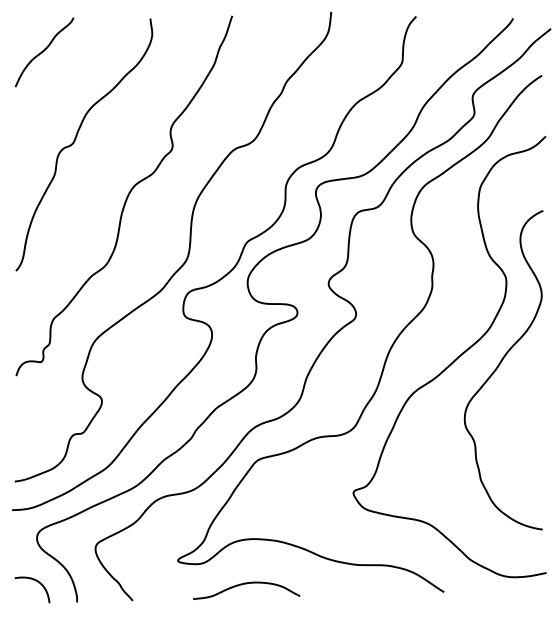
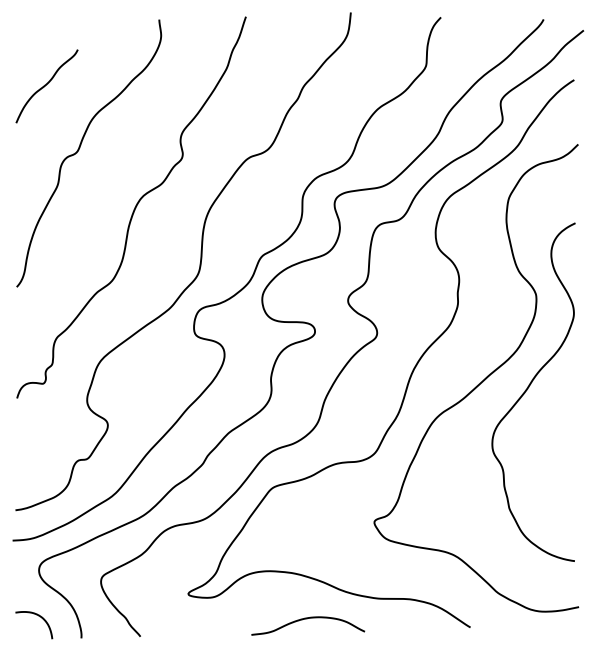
curve: (44, 51) -> (46, 85), moved
curve: (246, 584) -> (307, 619), moved

